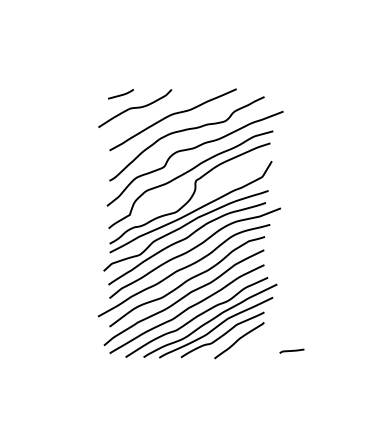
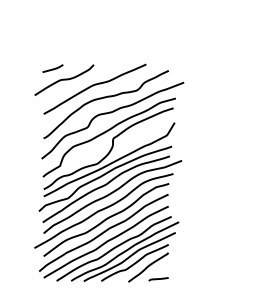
line: (291, 350) -> (158, 278), moved

